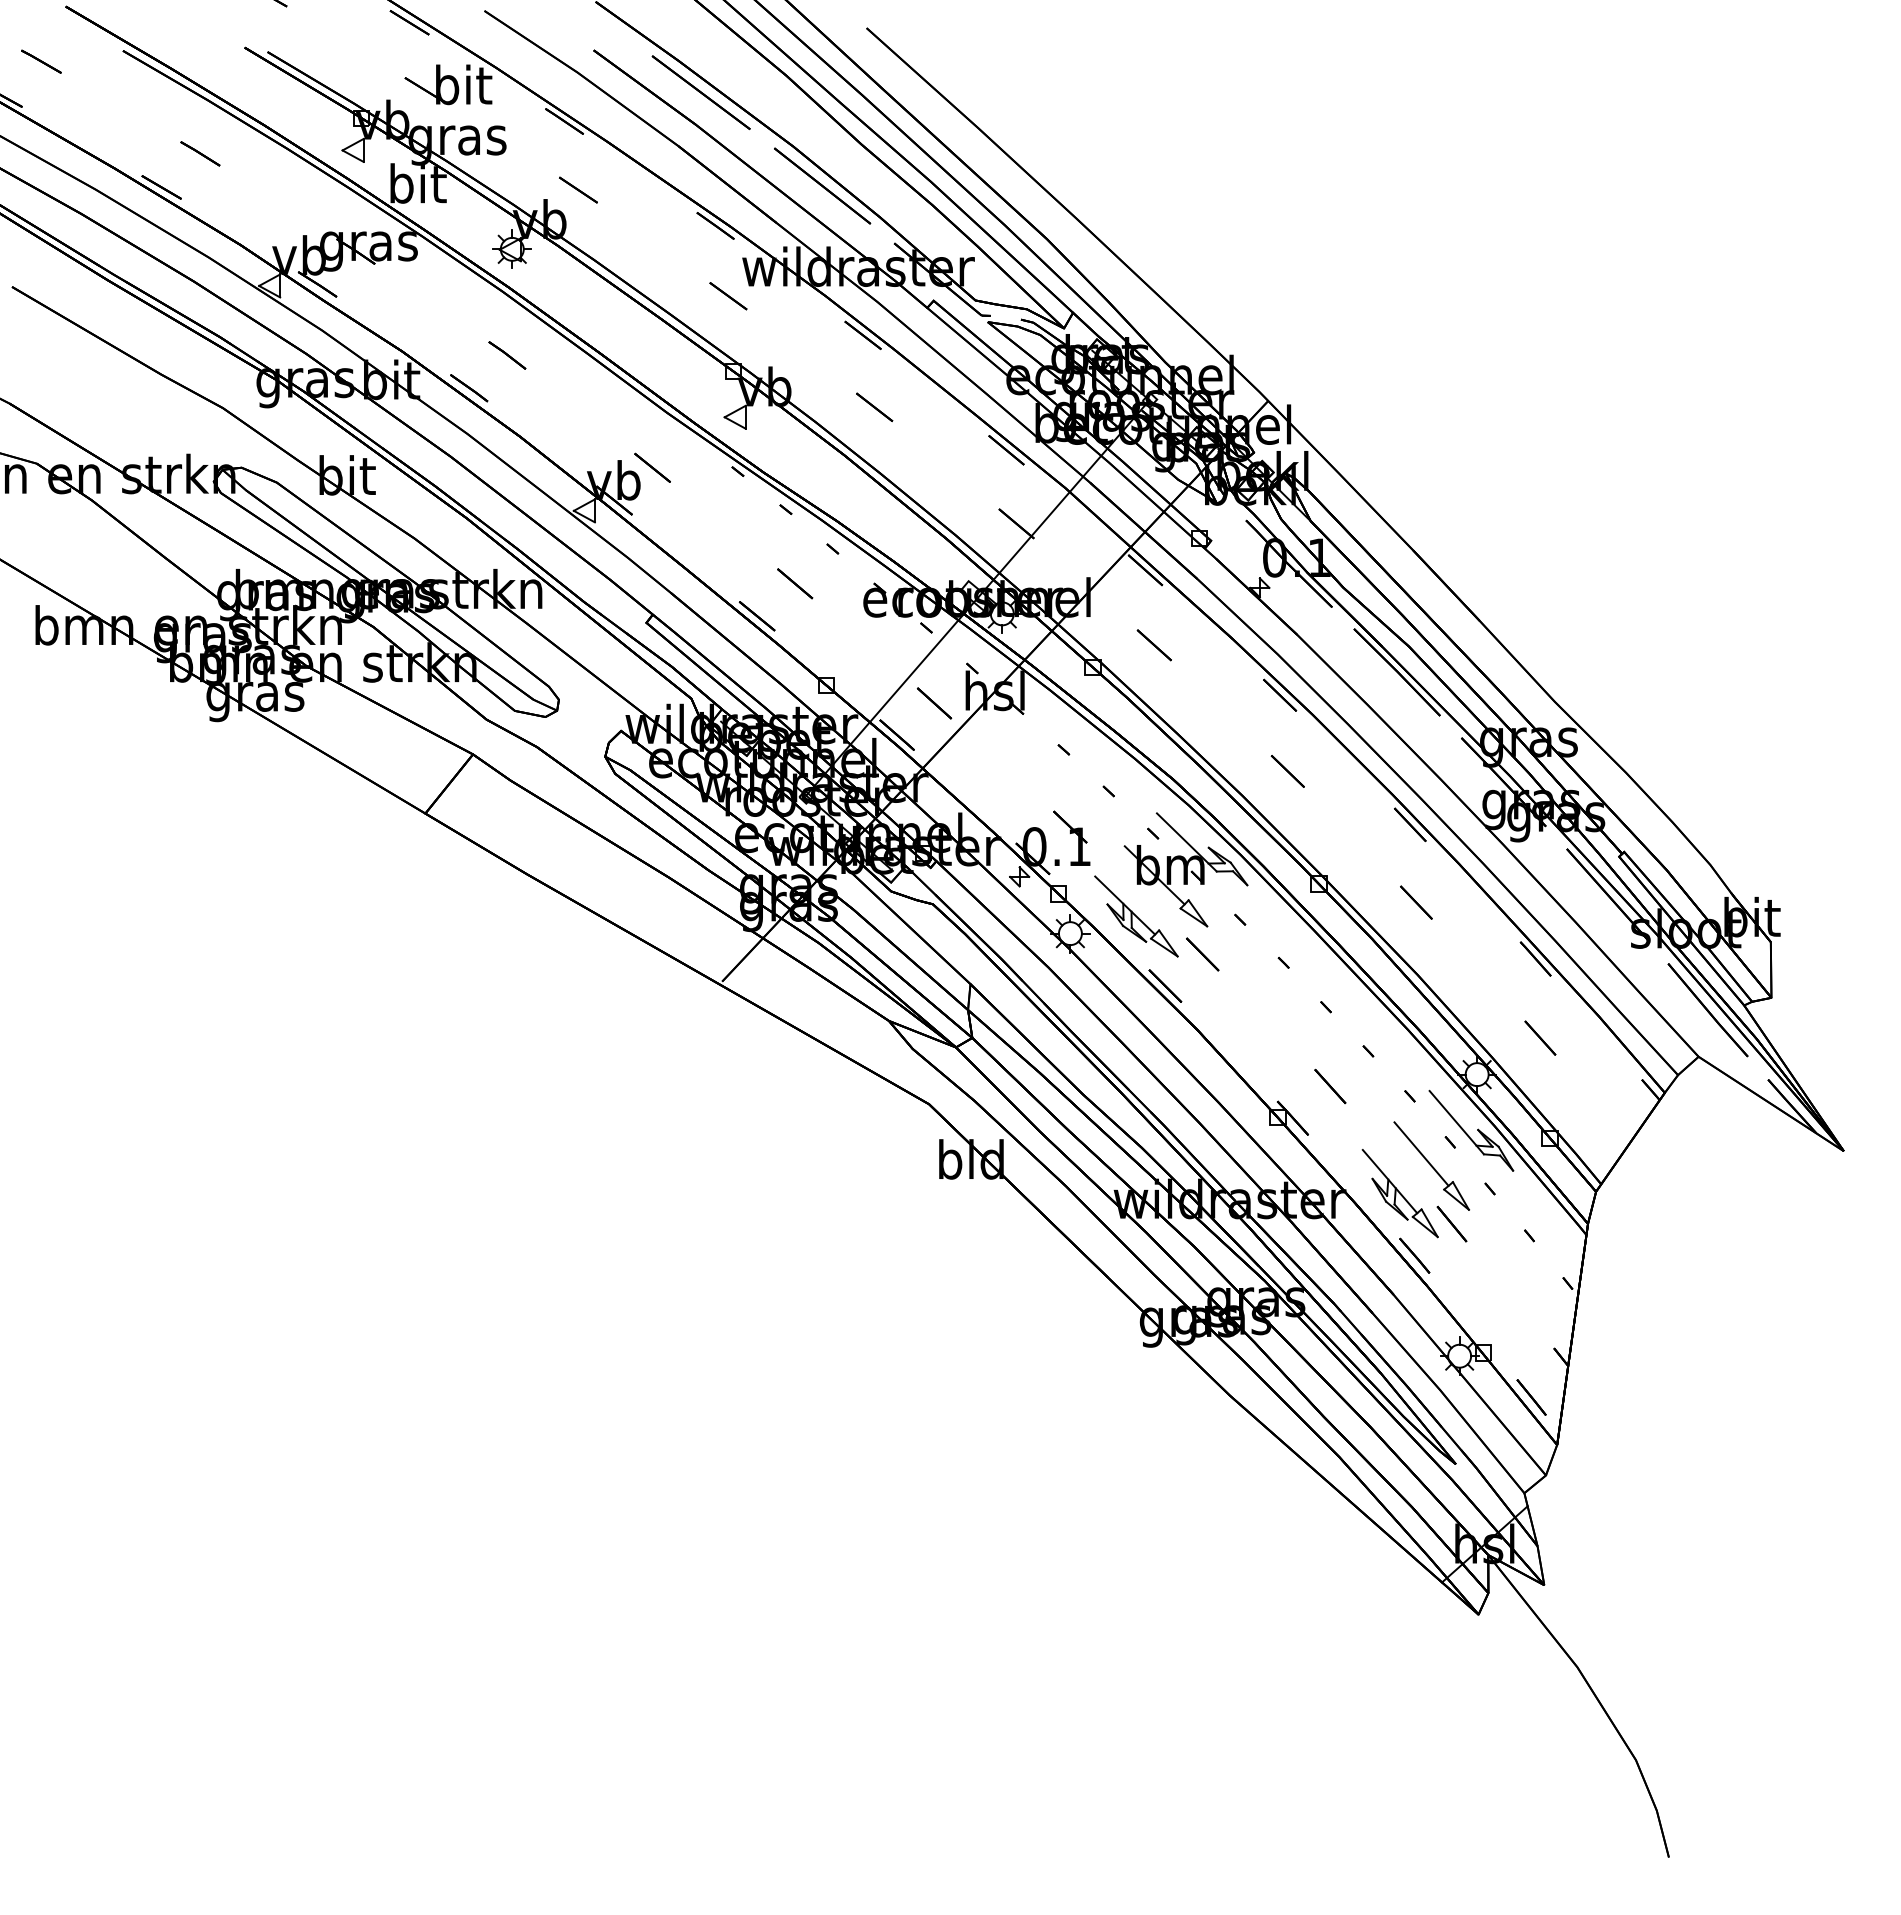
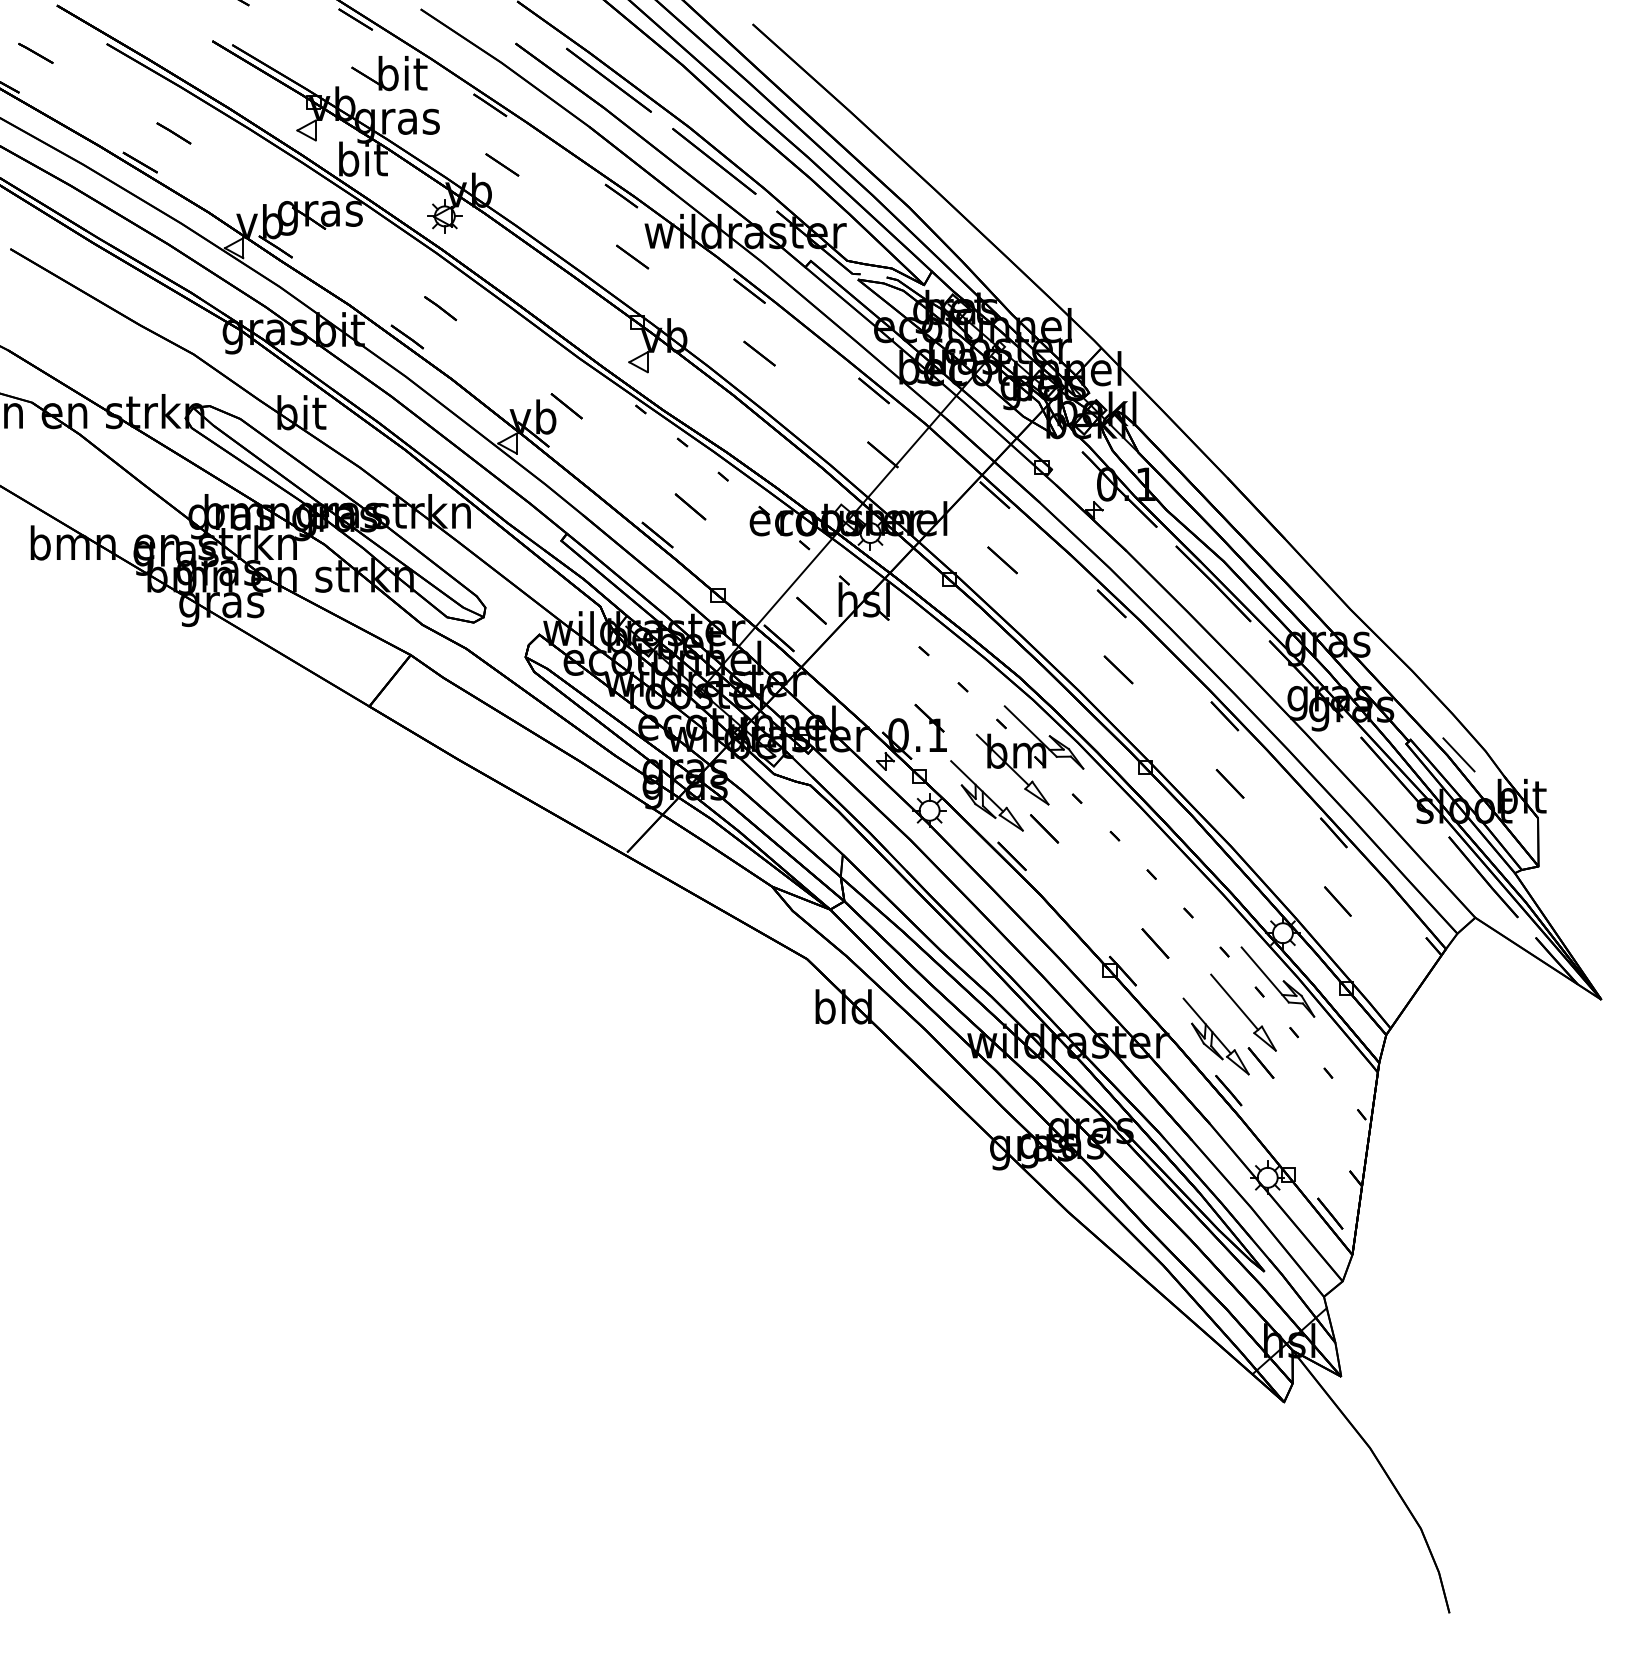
line: (1679, 869) -> (1458, 755), added

